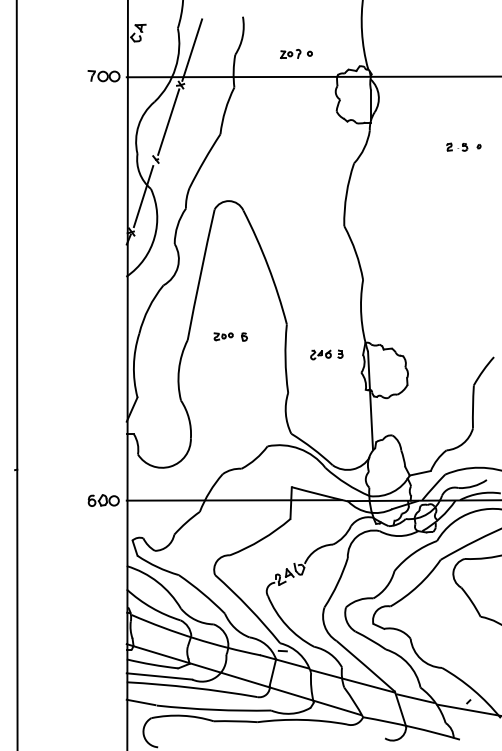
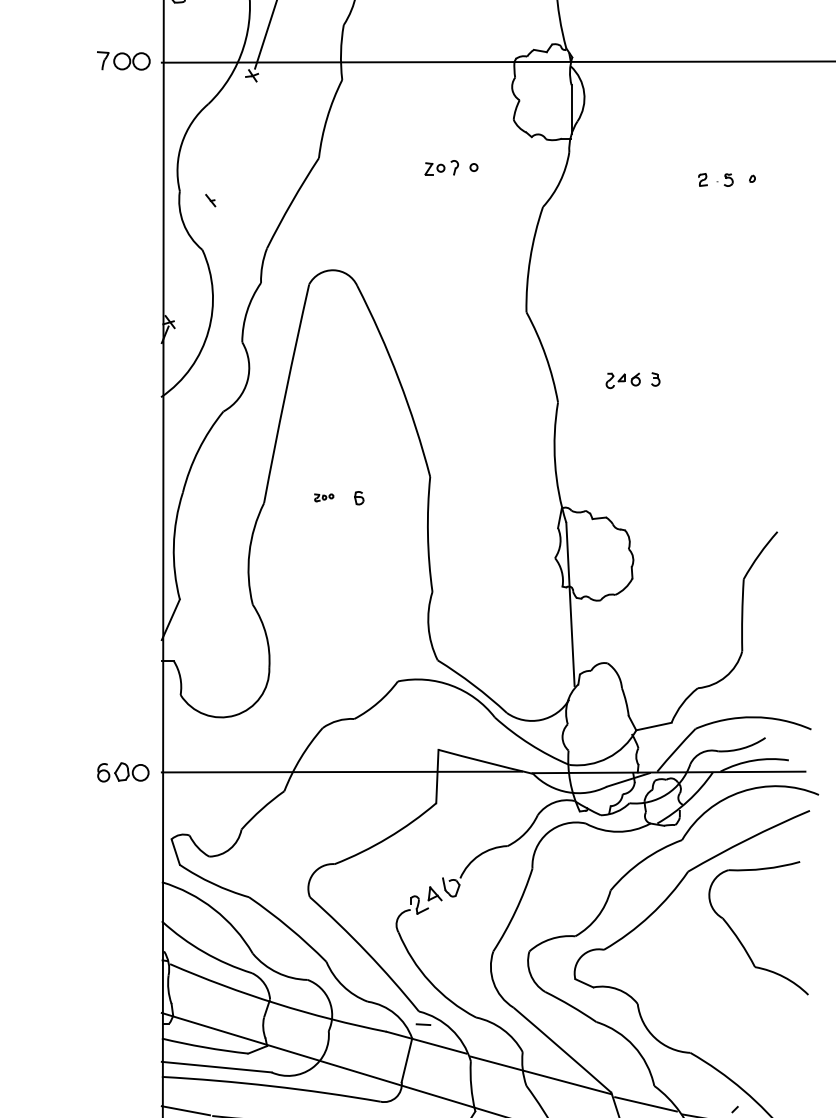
part: (296, 53) -> (451, 167), moved
line: (168, 121) -> (231, 136), removed
line: (143, 196) -> (189, 262), removed
part: (223, 336) -> (324, 497), size x0.6
part: (326, 354) -> (632, 379), moved

